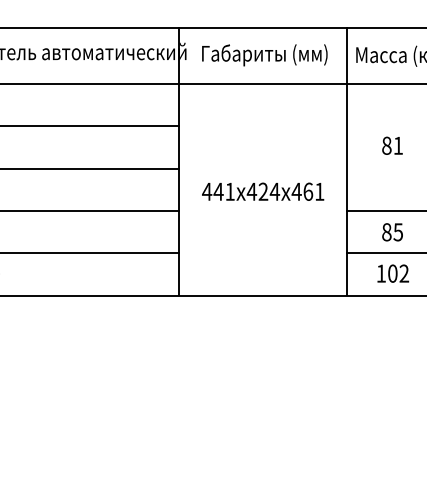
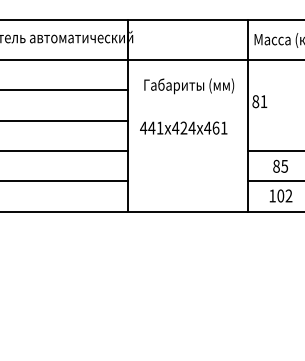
text: (264, 55) -> (188, 86), moved
text: (392, 145) -> (259, 101), moved
text: (263, 191) -> (183, 127), moved

